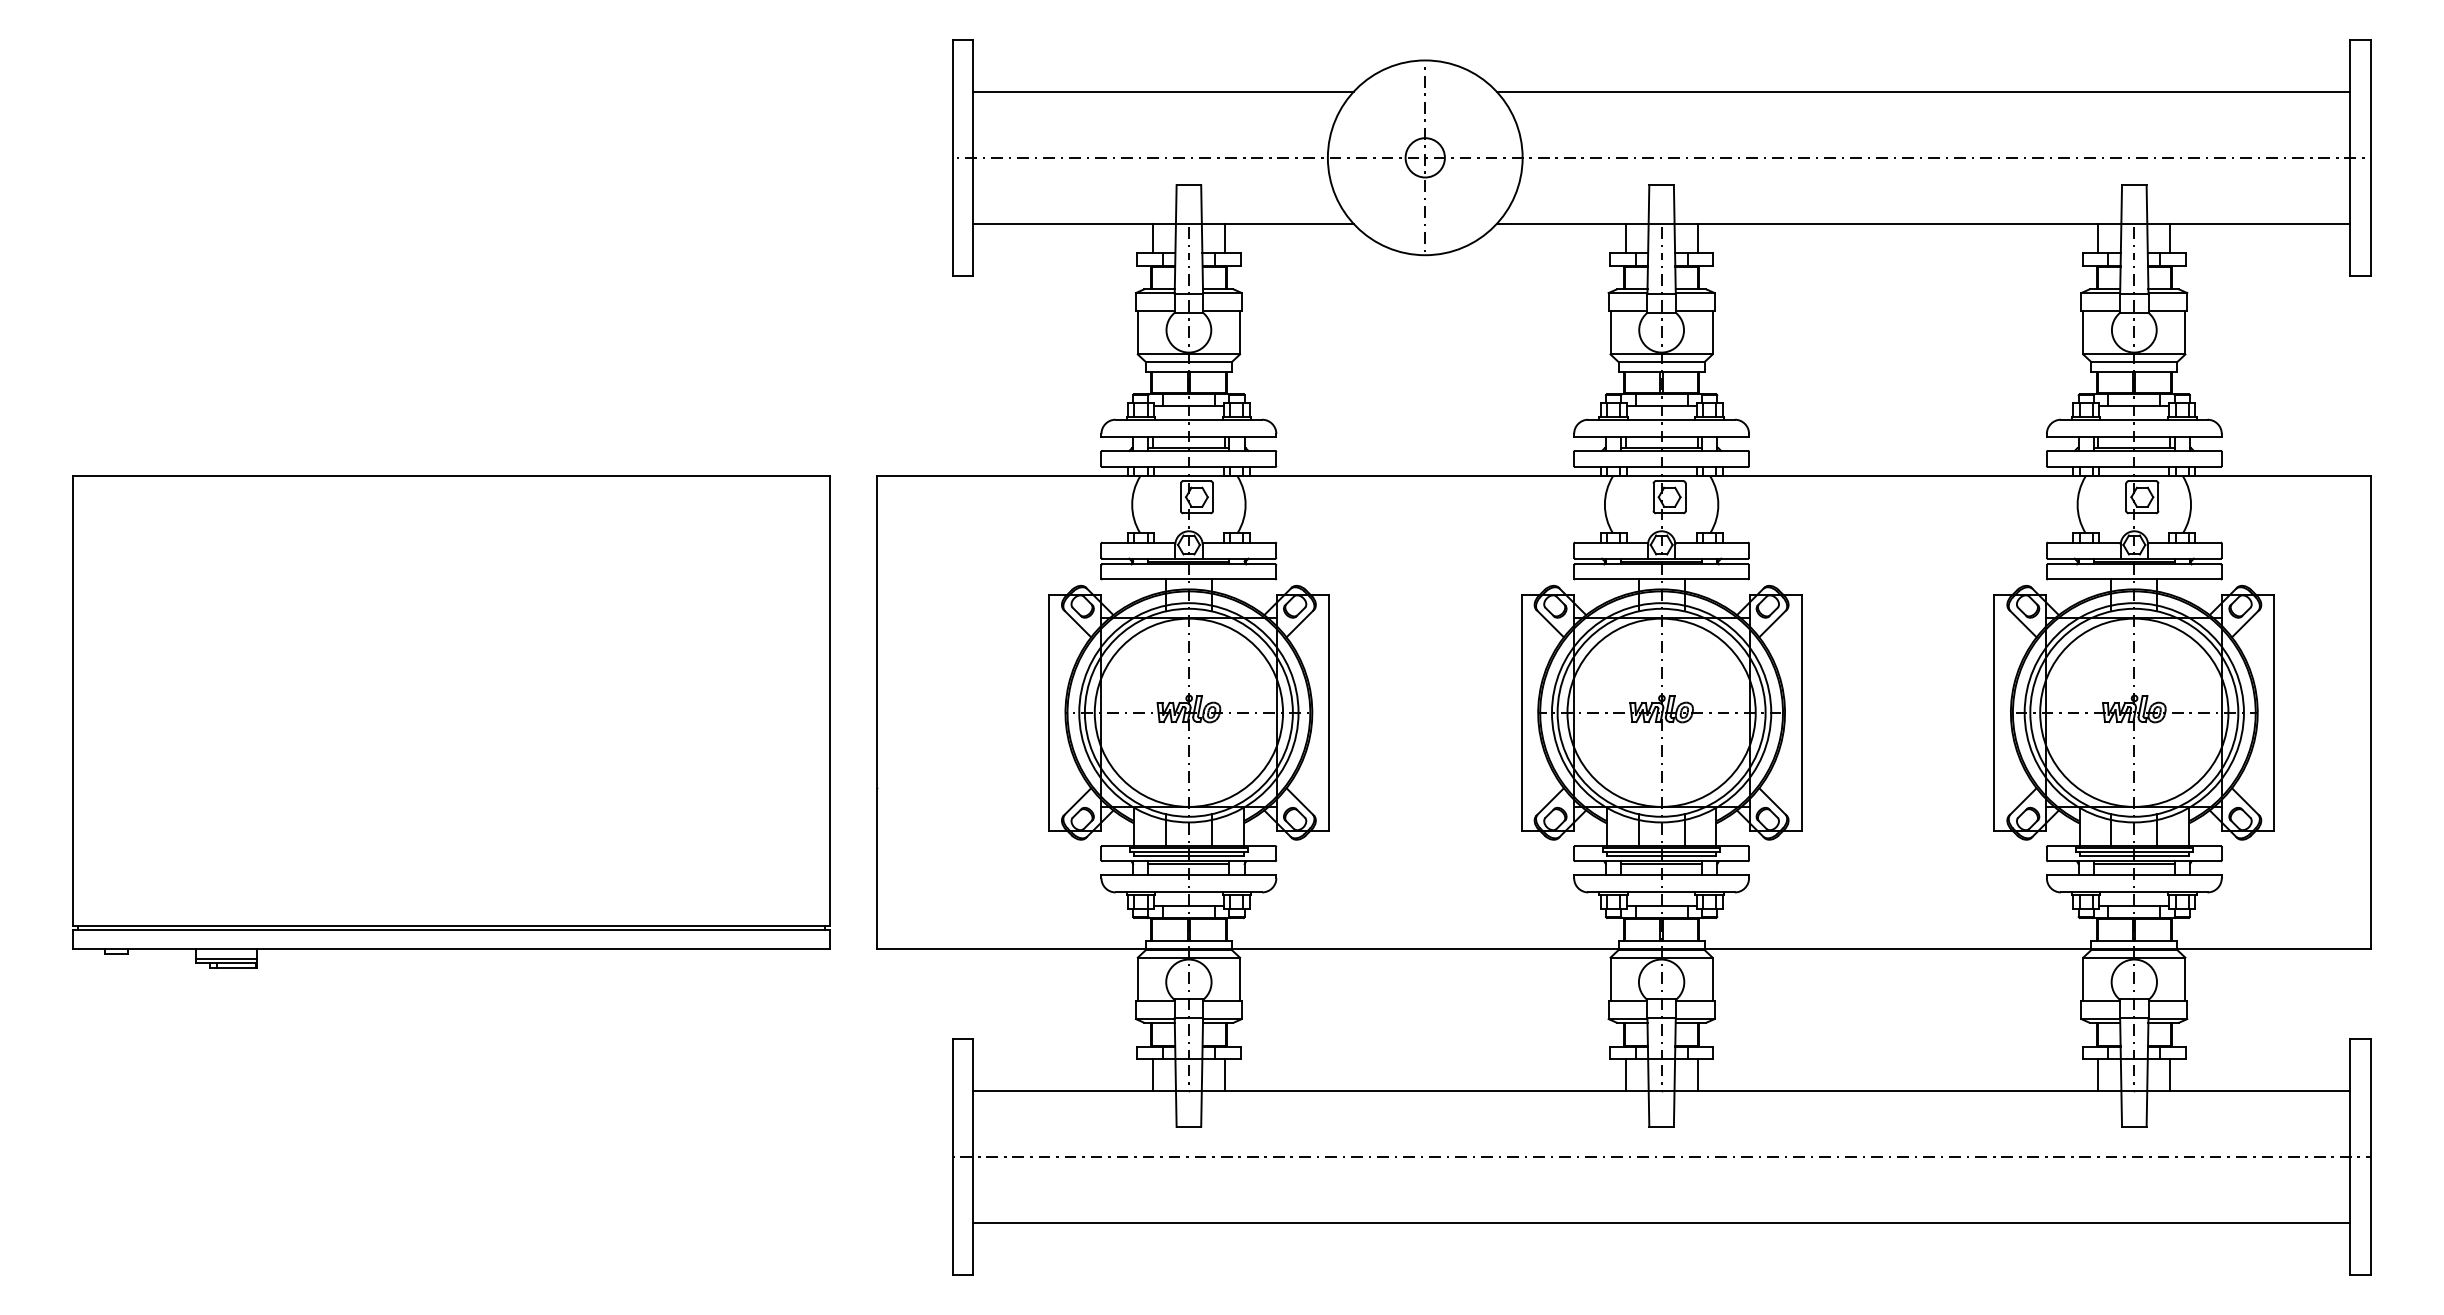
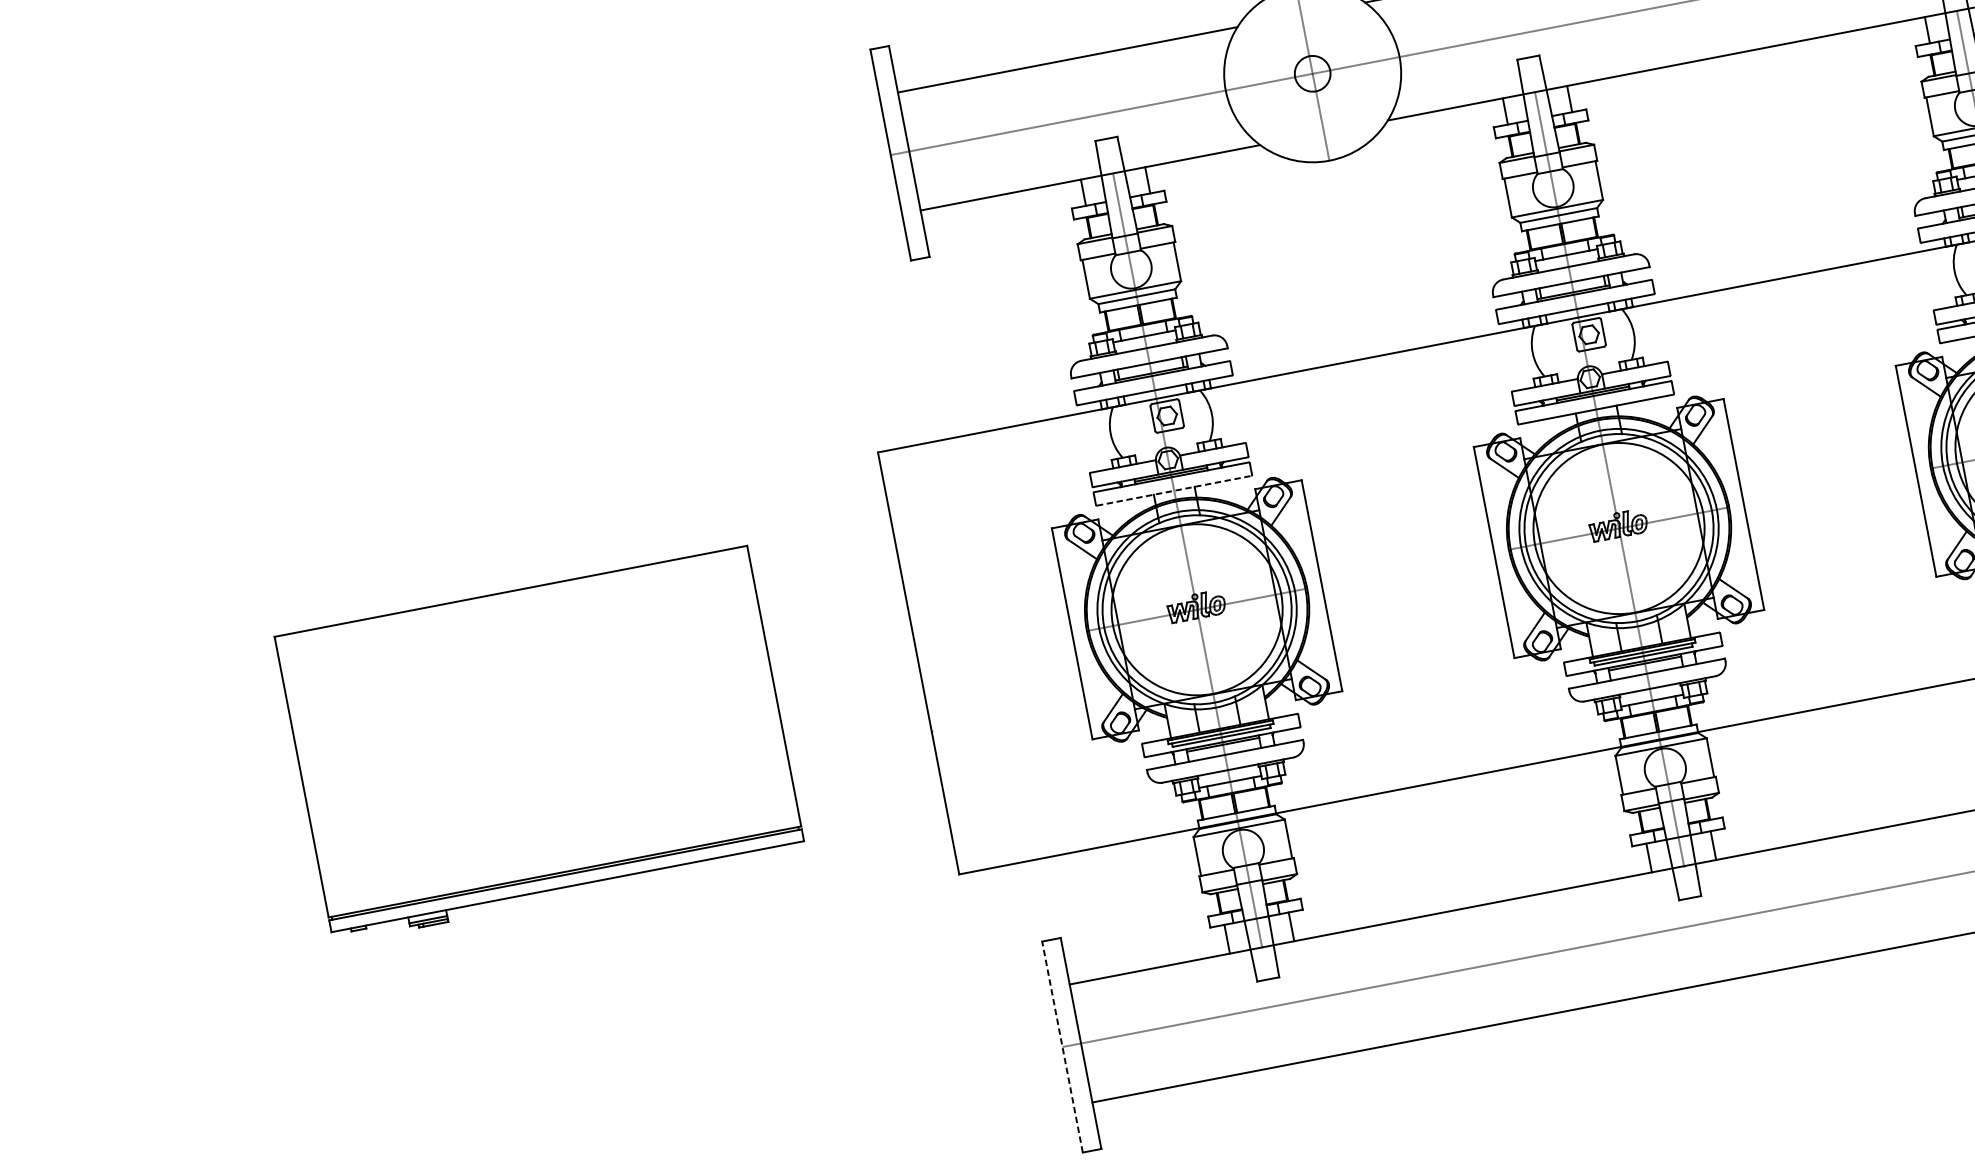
line: (1188, 579) -> (1173, 490), solid -> dashed
part: (451, 721) -> (540, 744), size x0.7
line: (952, 1156) -> (1062, 1046), solid -> dashed

